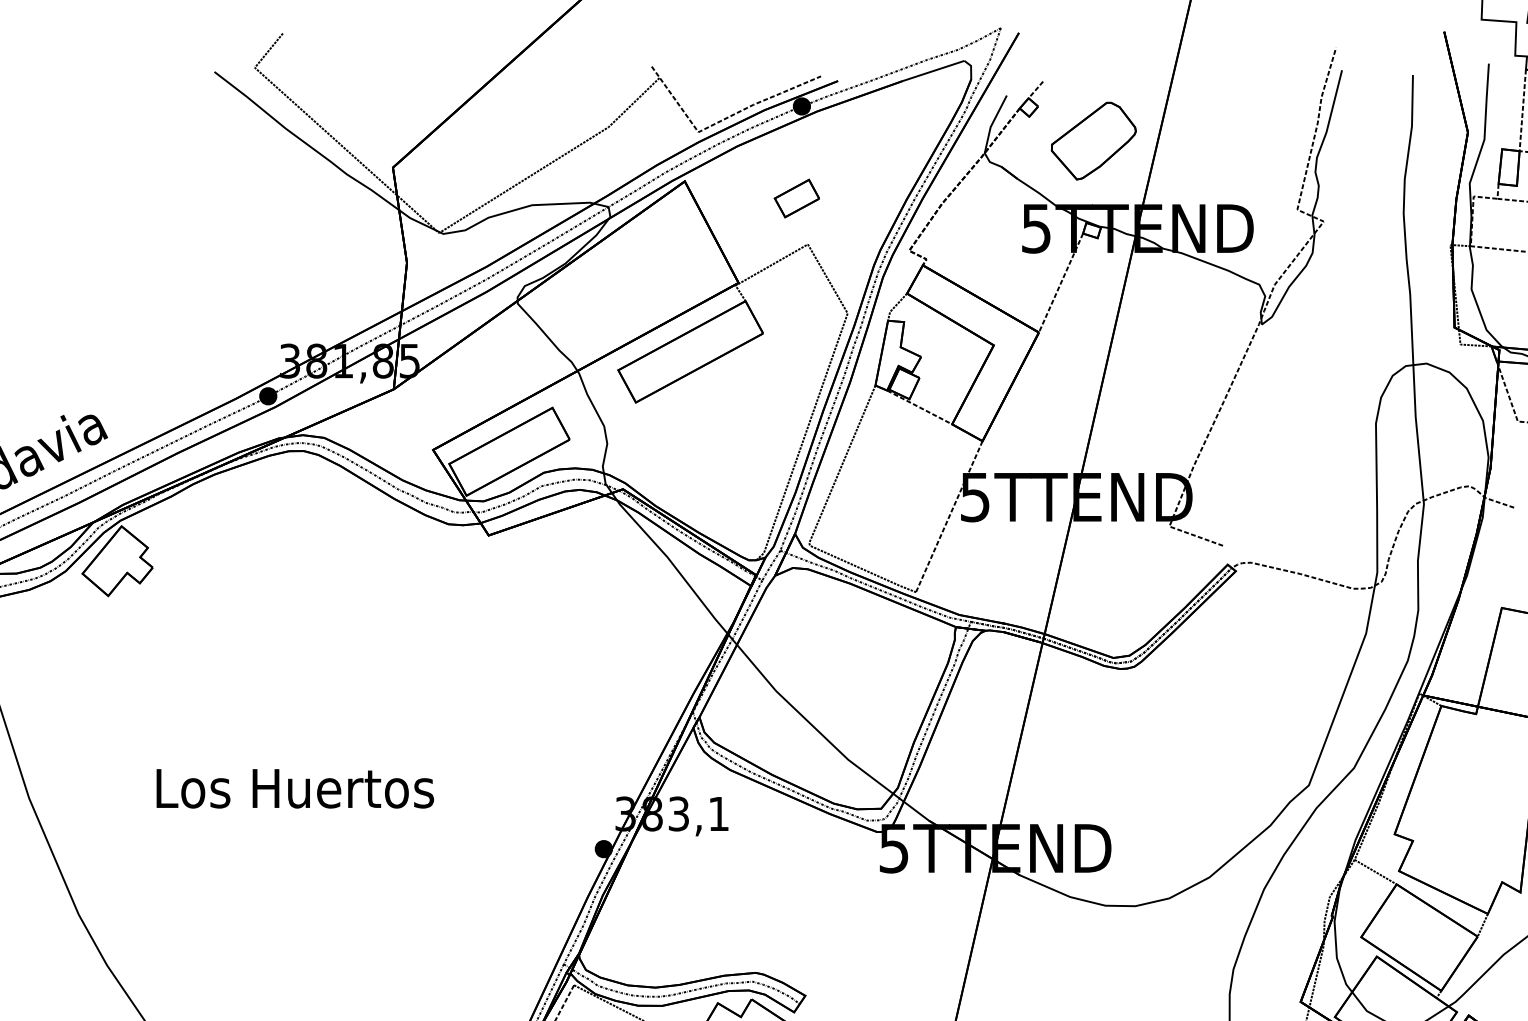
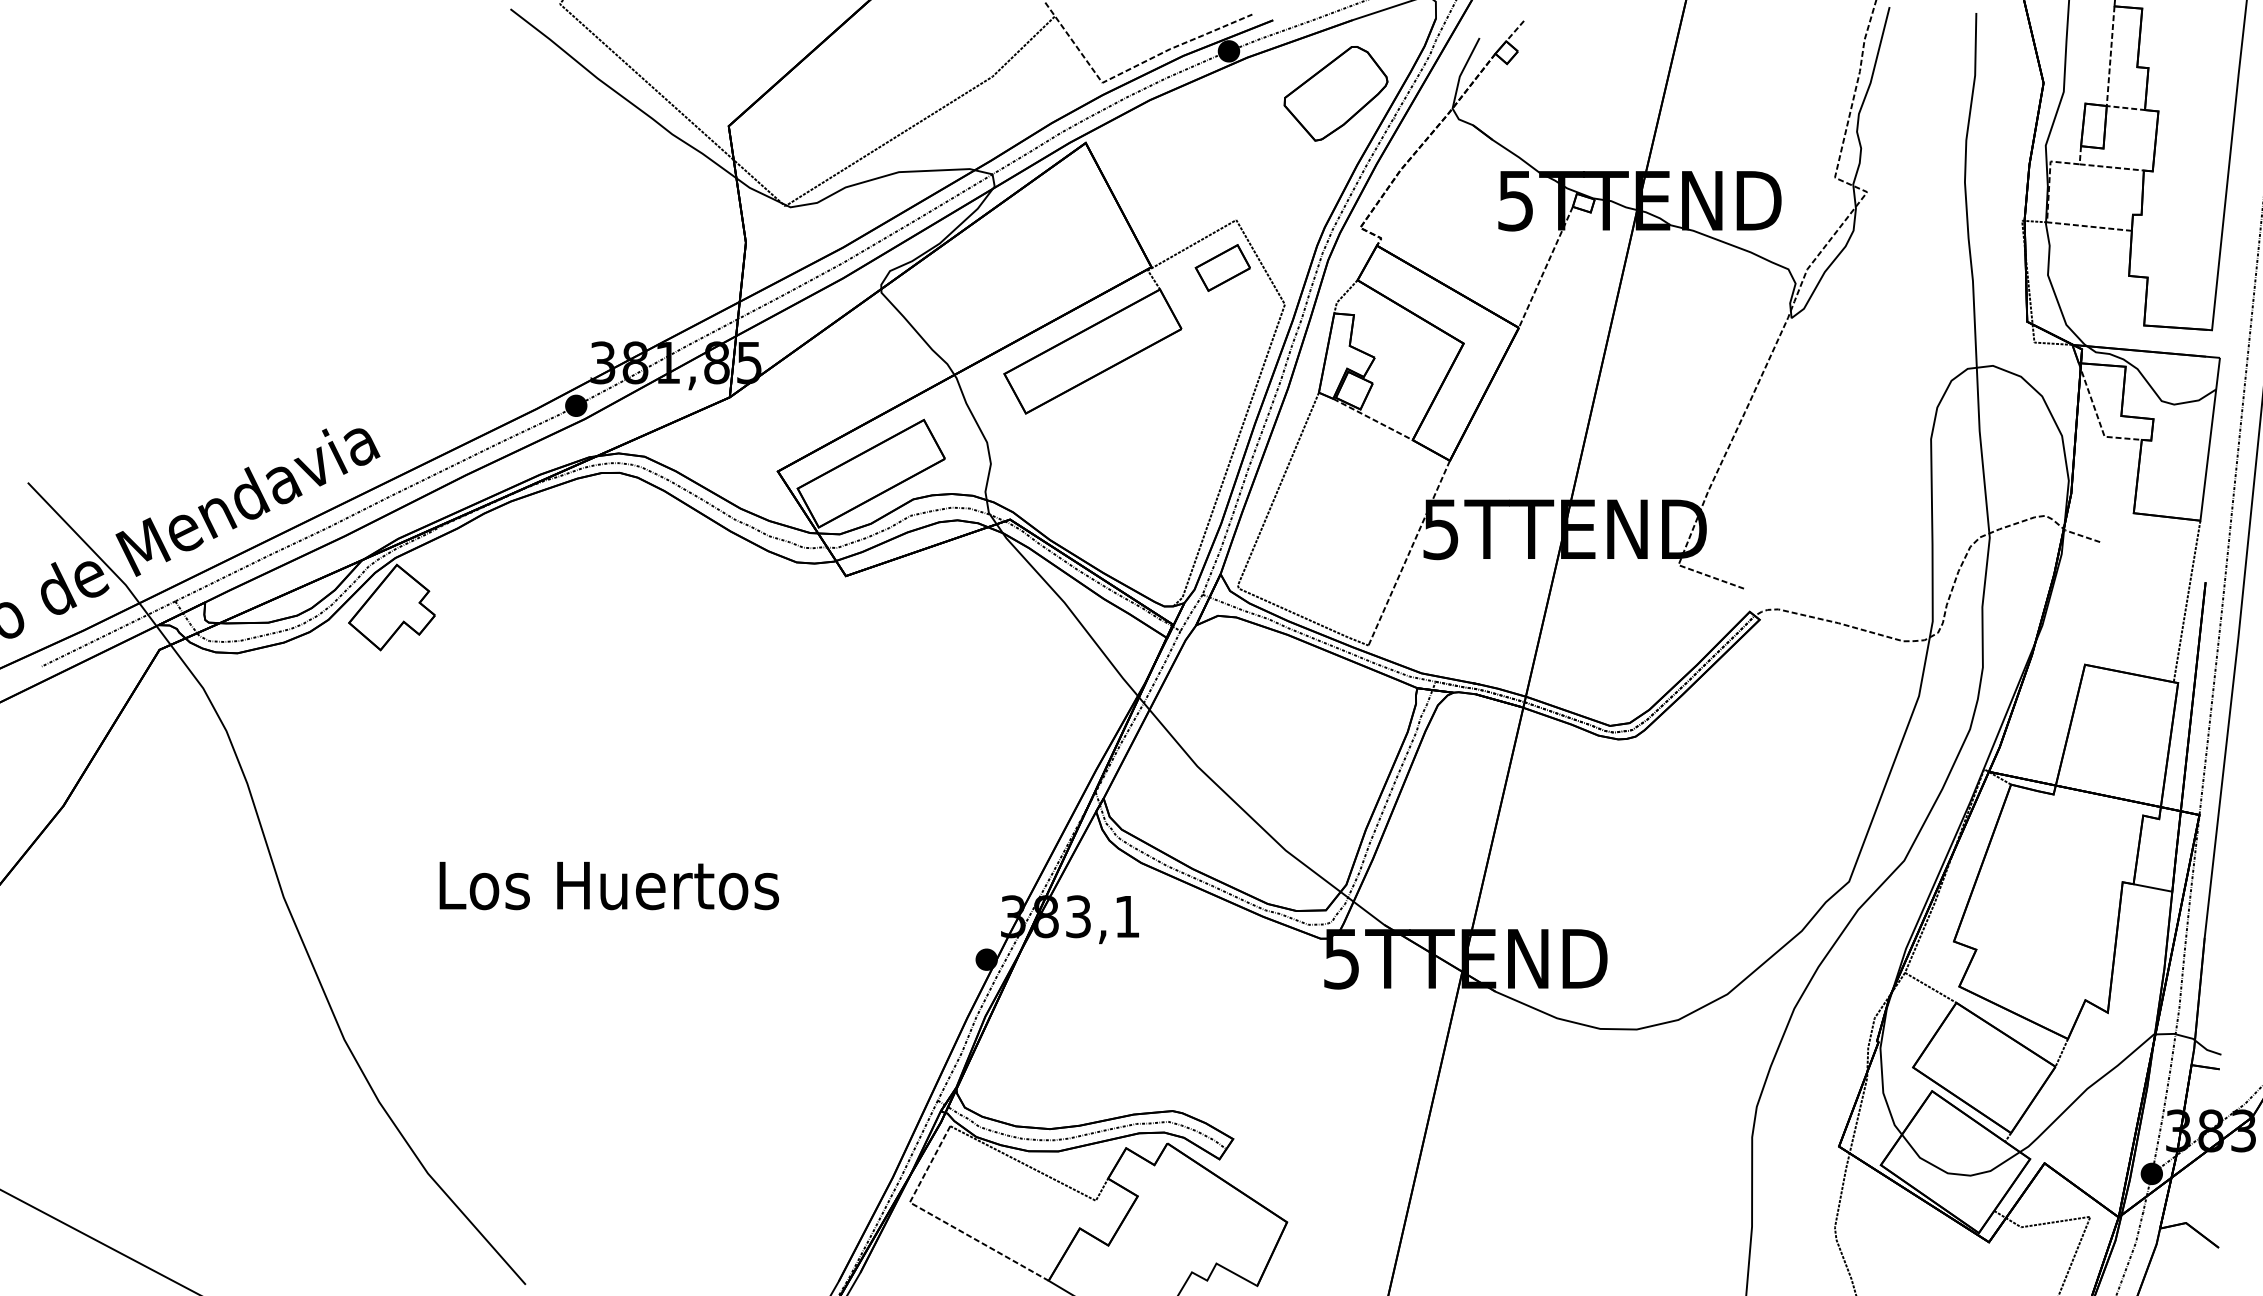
part: (1093, 140) -> (1335, 93), moved
part: (796, 198) -> (1222, 267), moved

